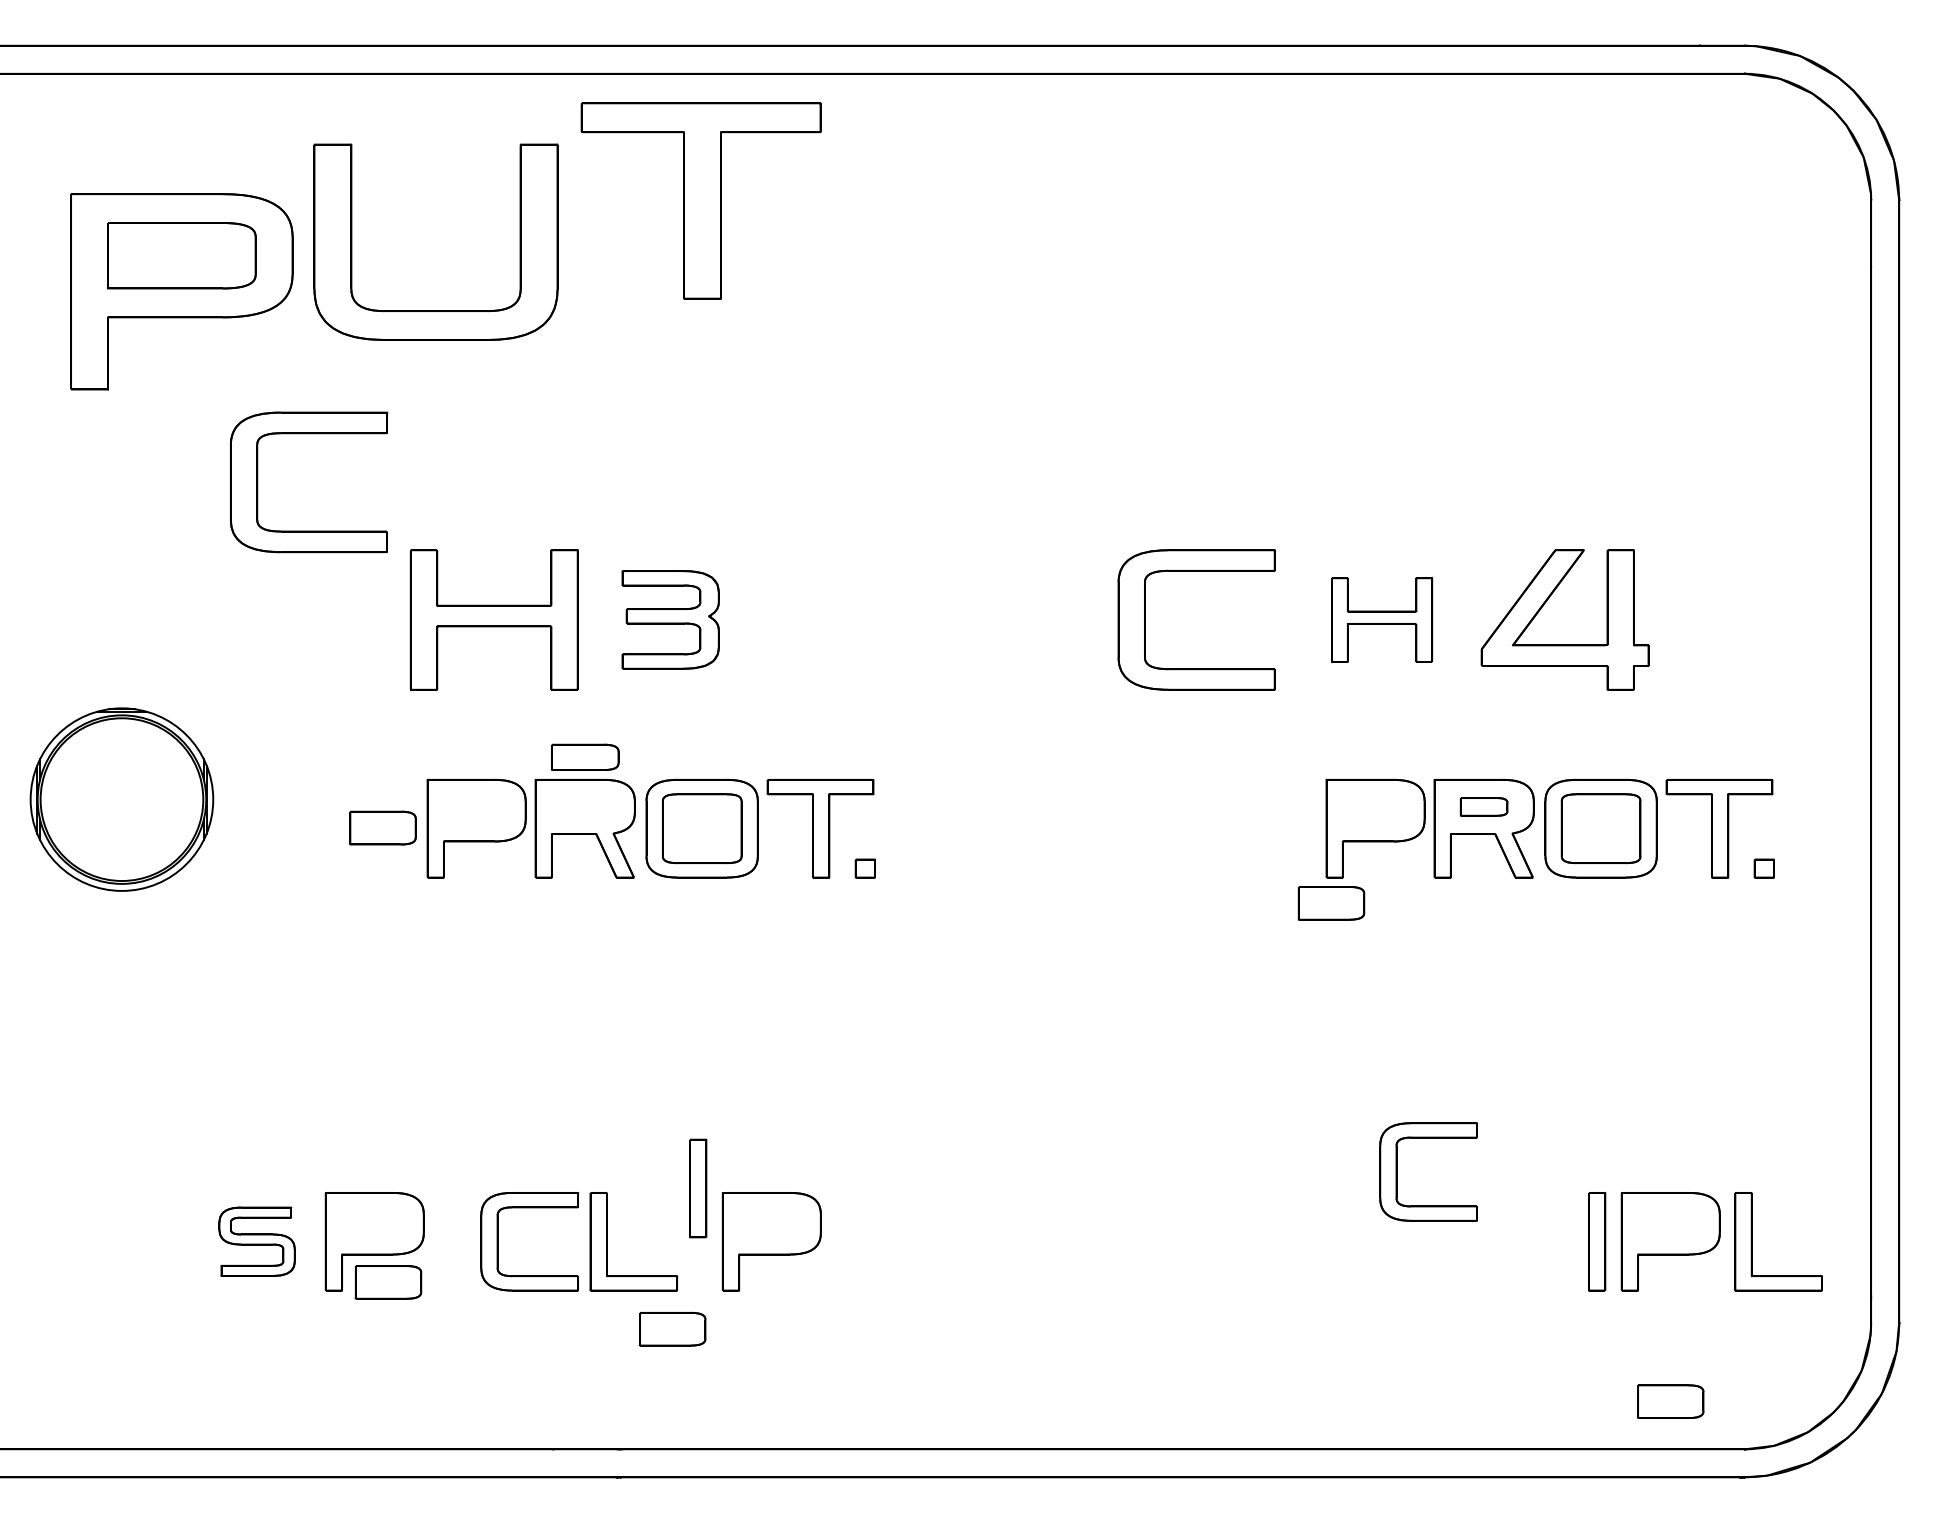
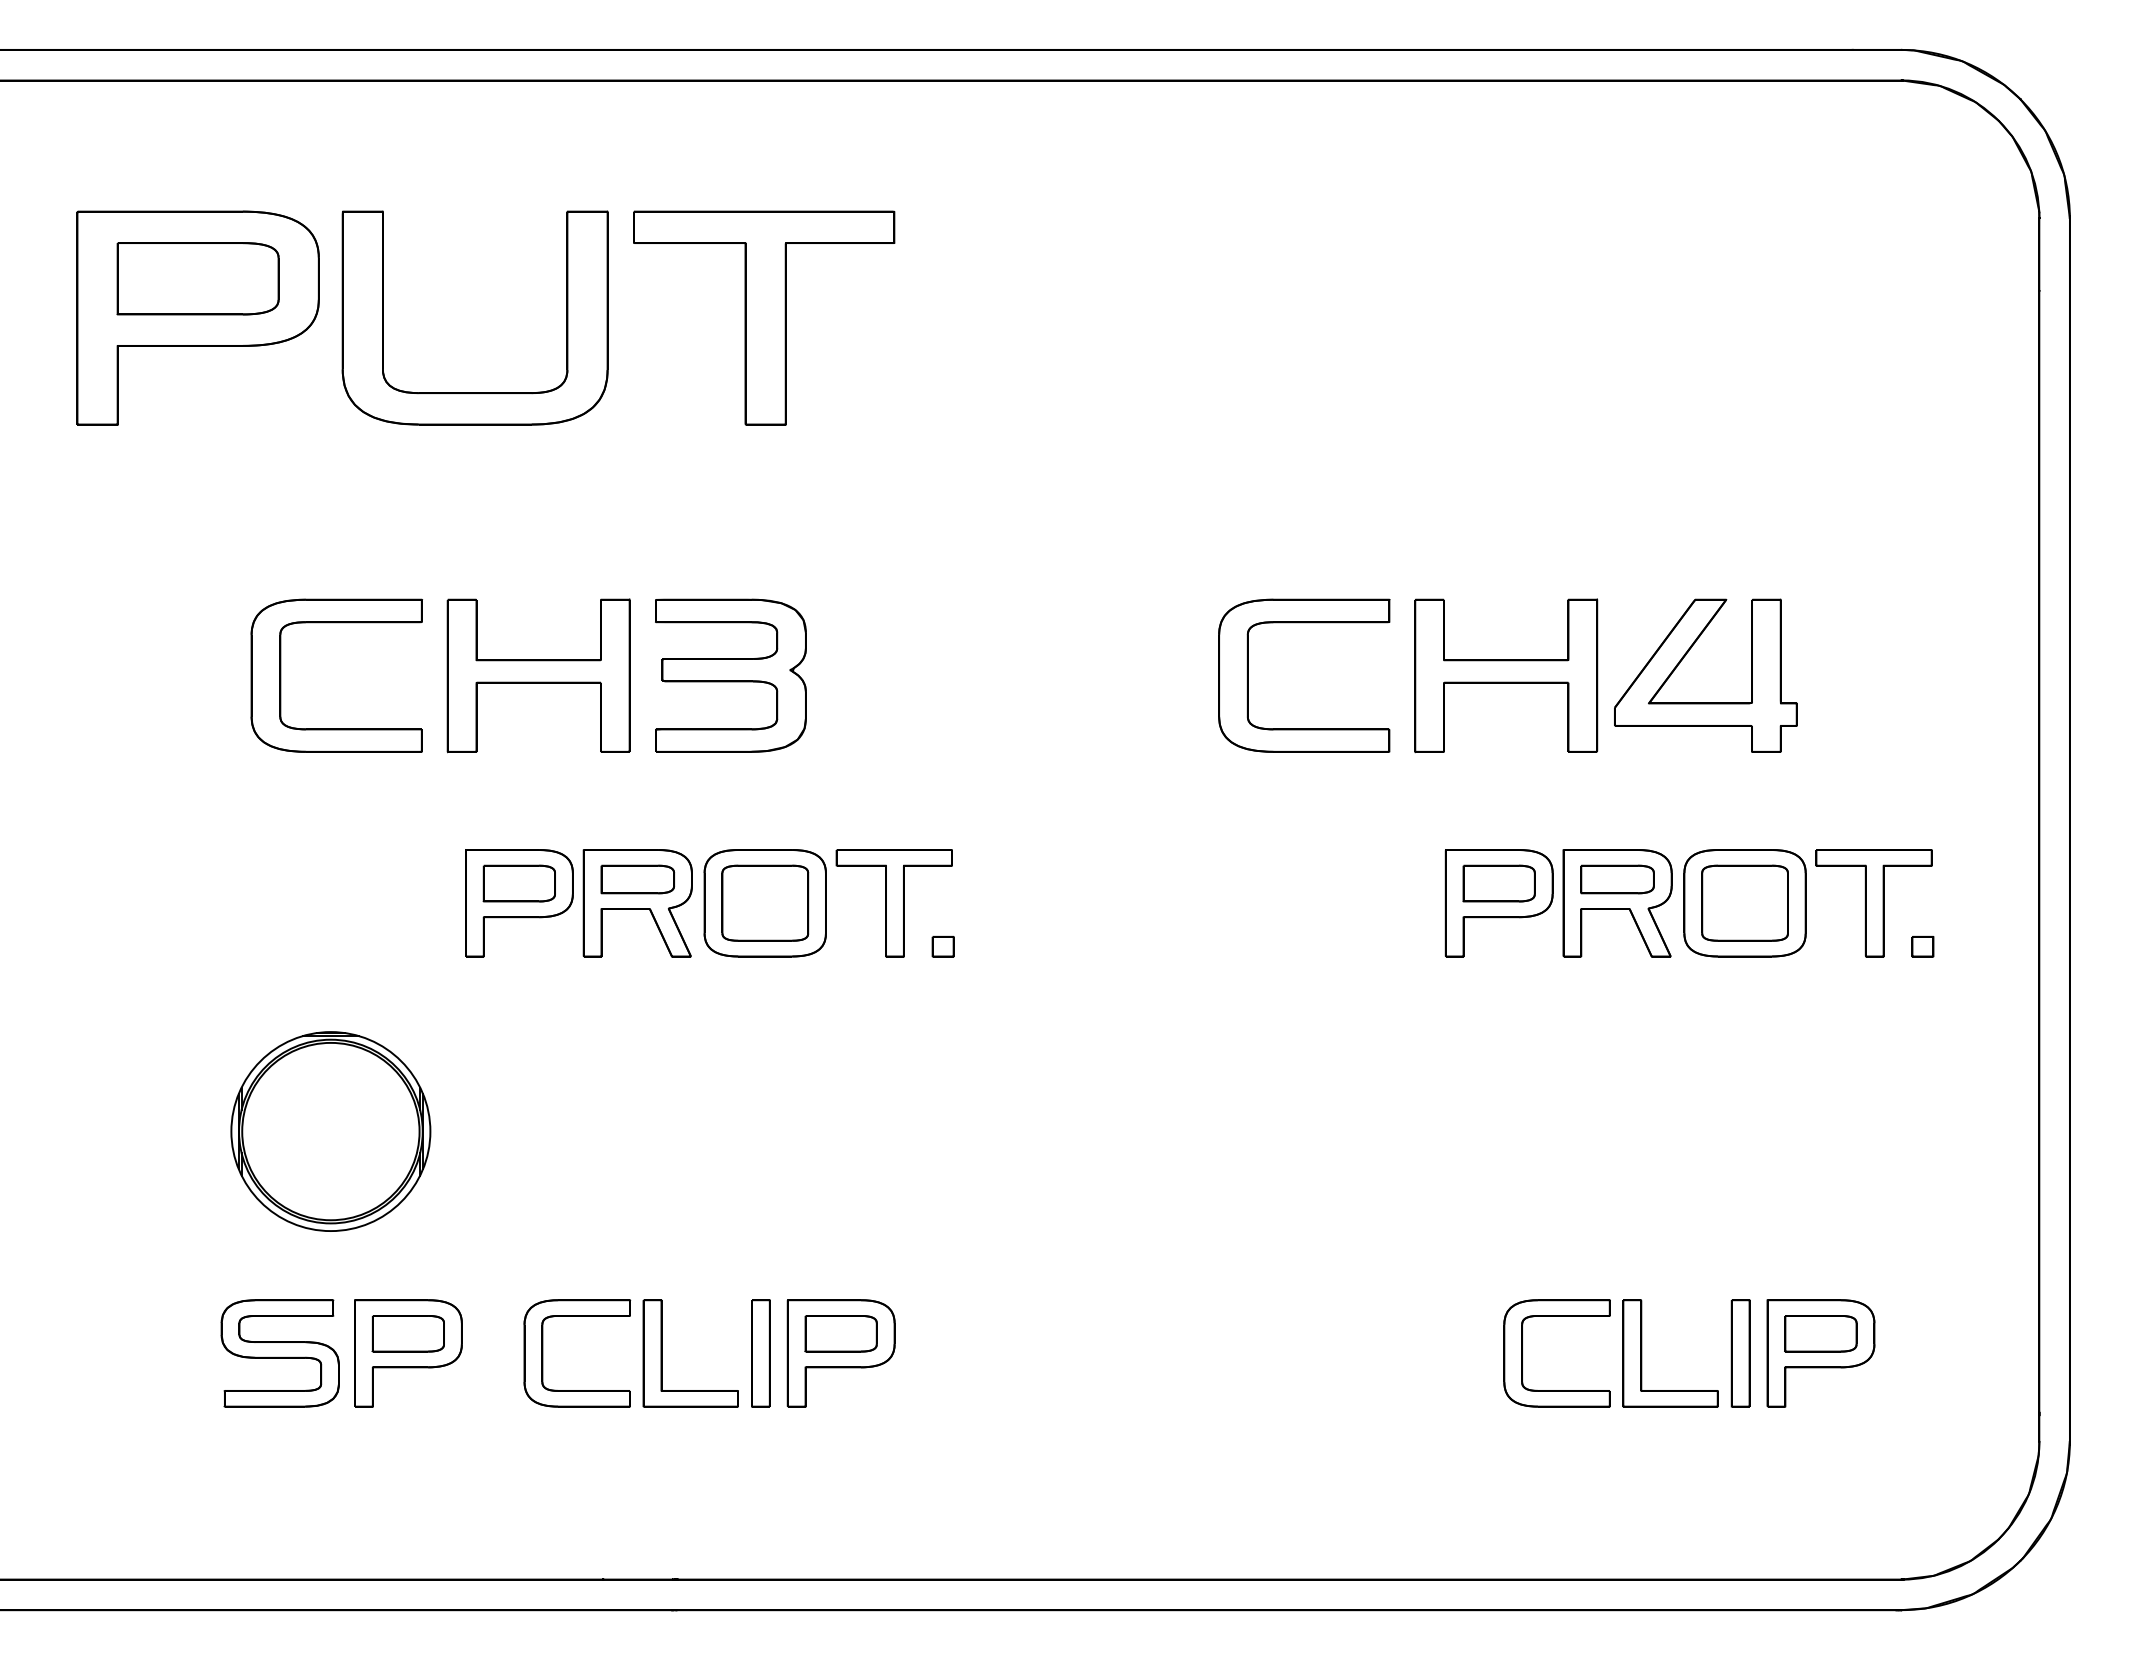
part: (701, 200) -> (764, 317), moved
part: (435, 310) -> (474, 392), moved
part: (308, 434) -> (336, 623), moved
part: (670, 619) -> (730, 675), size x1.43
part: (1382, 619) -> (1506, 675), size x1.67
part: (584, 757) -> (637, 879), moved
part: (121, 799) -> (330, 1131), moved
part: (1484, 806) -> (1617, 879), size x1.43
part: (382, 828) -> (518, 883), moved
part: (1330, 903) -> (1498, 883), moved
part: (1396, 1172) -> (1522, 1353), moved
part: (697, 1188) -> (760, 1353), moved
part: (256, 1241) -> (279, 1353), size x1.43
part: (1752, 1241) -> (1642, 1353), moved
part: (387, 1282) -> (407, 1333), moved
part: (672, 1328) -> (840, 1333), moved
part: (1670, 1401) -> (1820, 1333), moved

